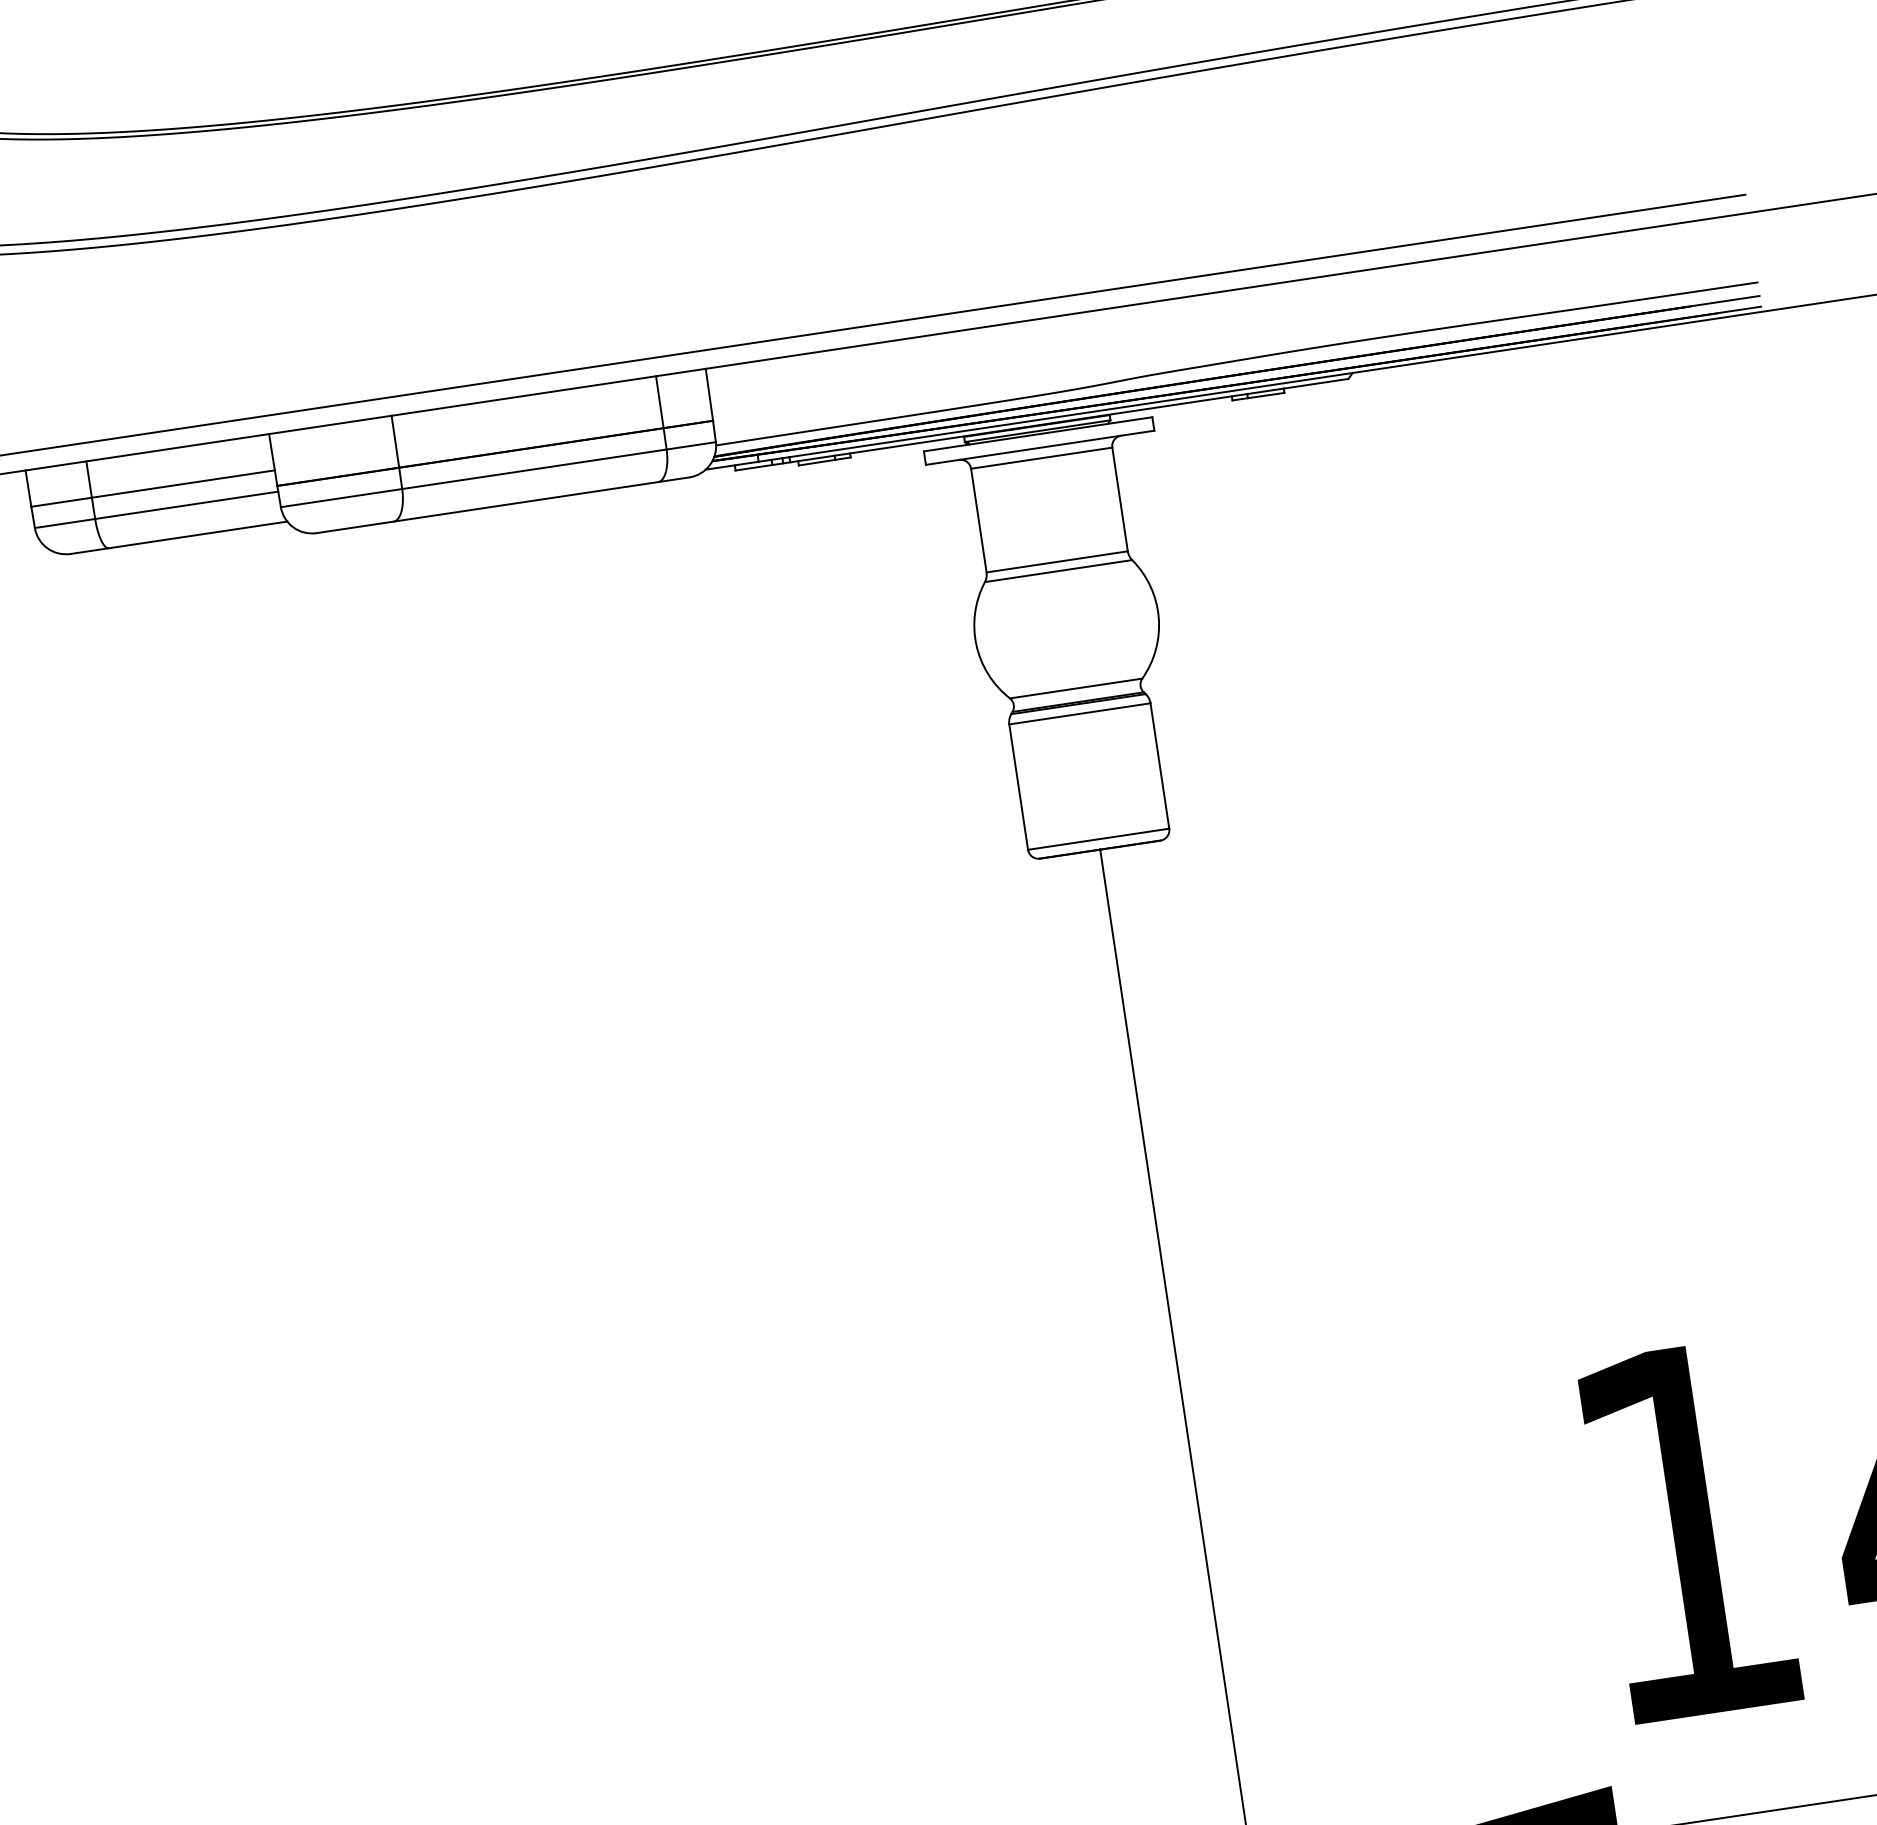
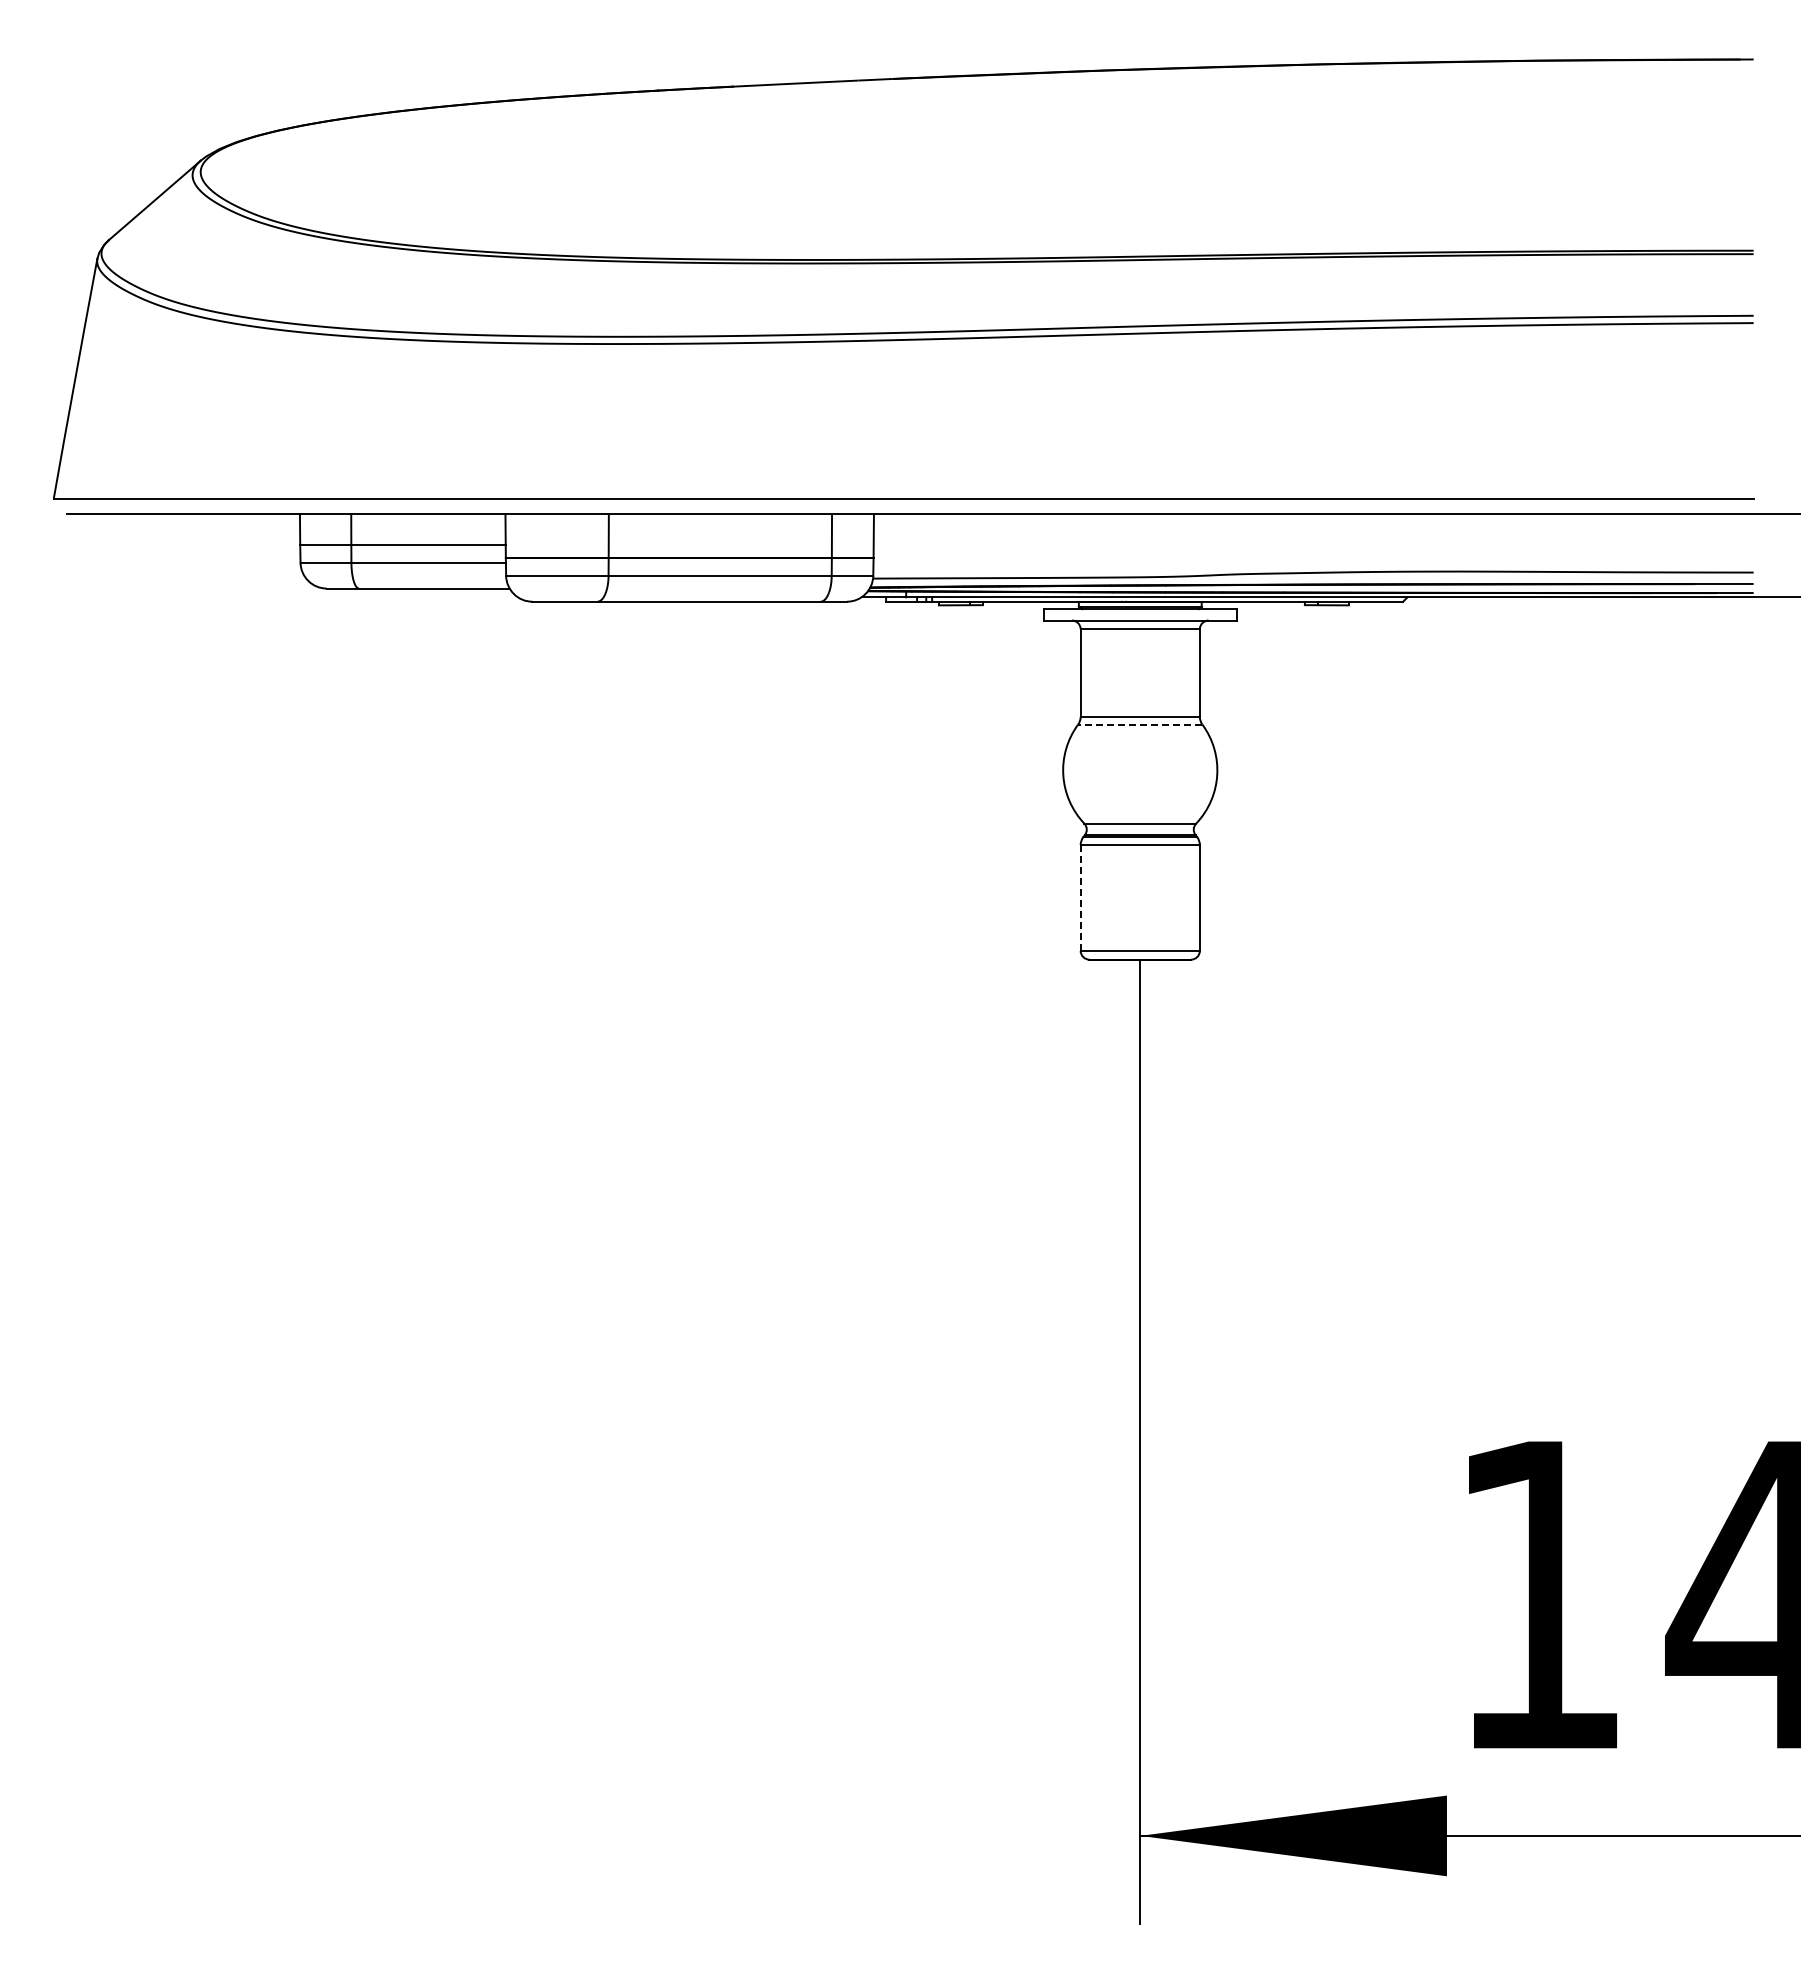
line: (1057, 571) -> (1139, 724), solid -> dashed
line: (1018, 786) -> (1080, 897), solid -> dashed

